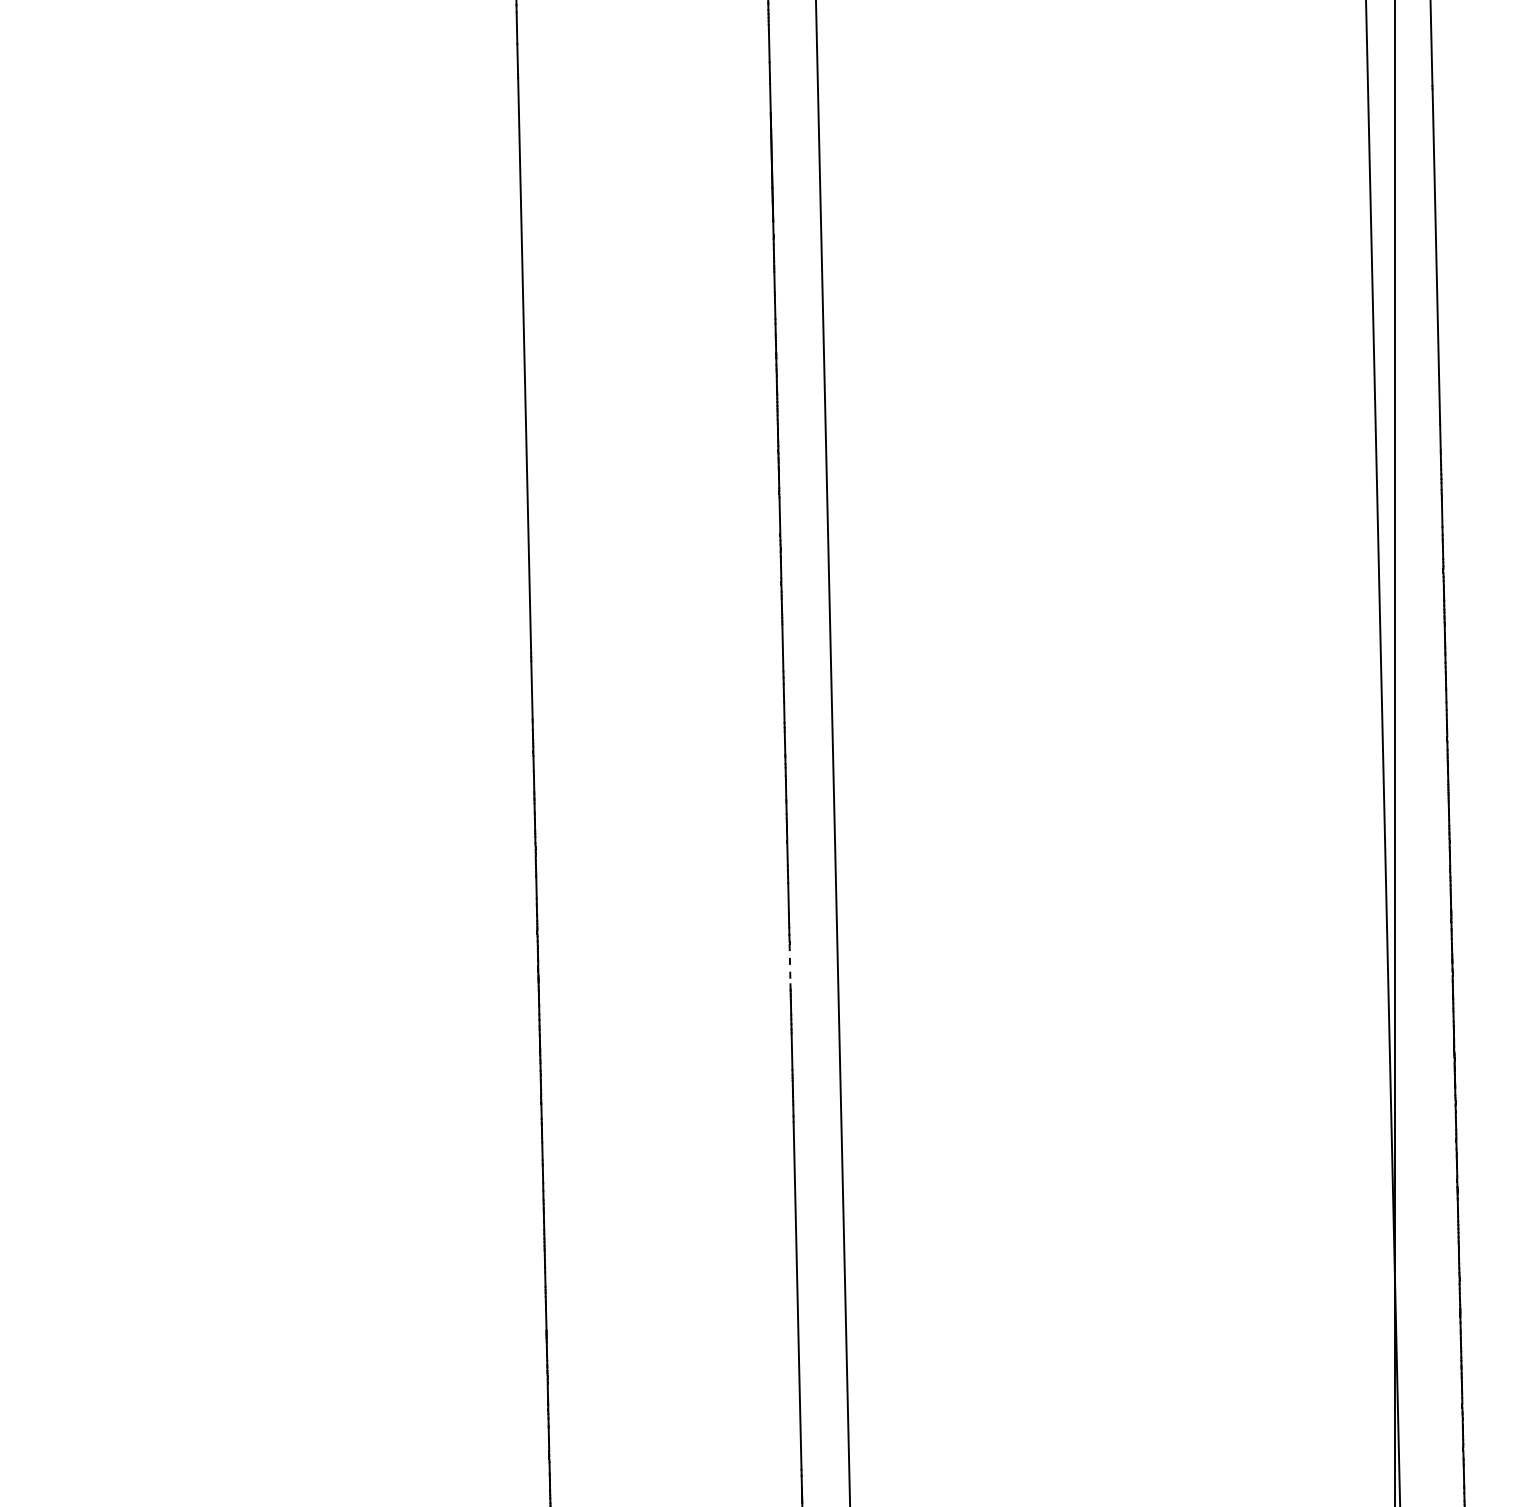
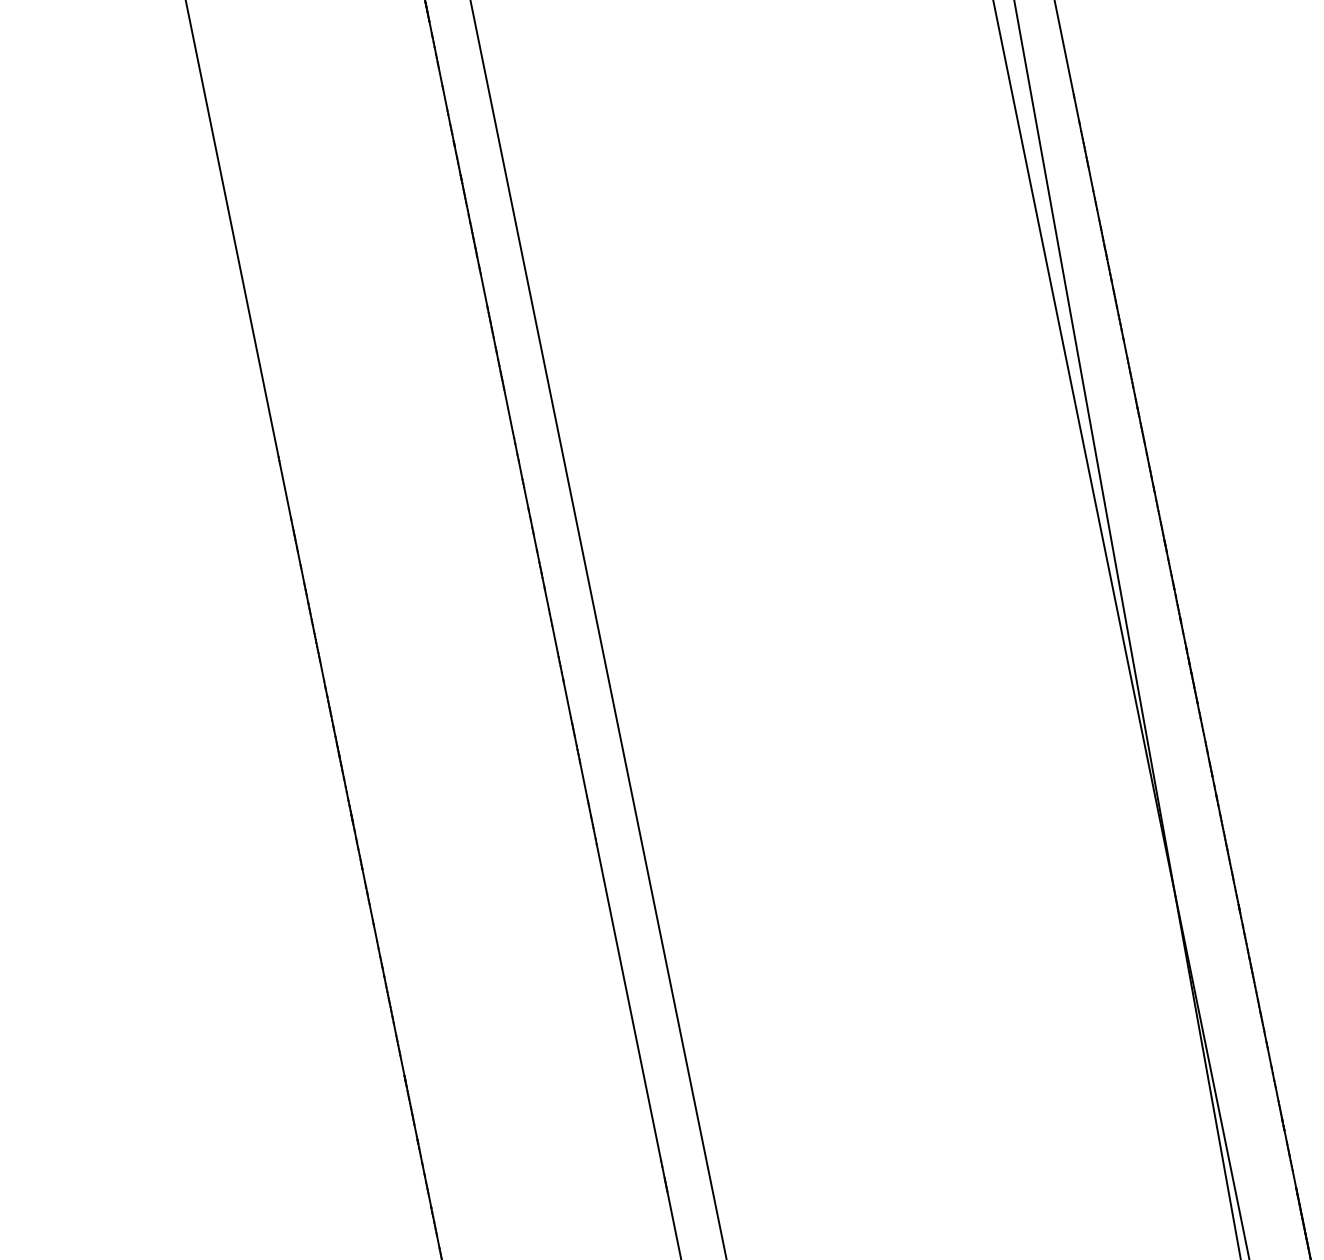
line: (790, 964) -> (567, 699), dashed -> solid

